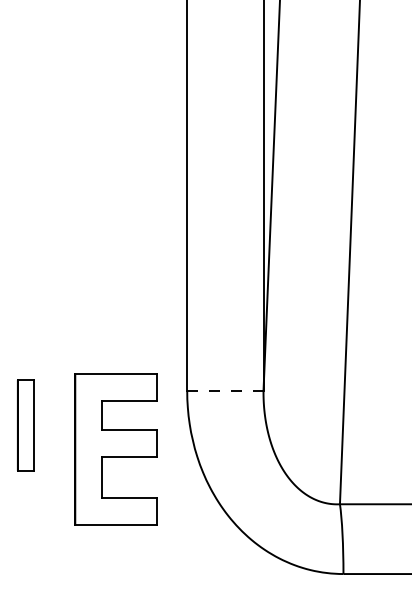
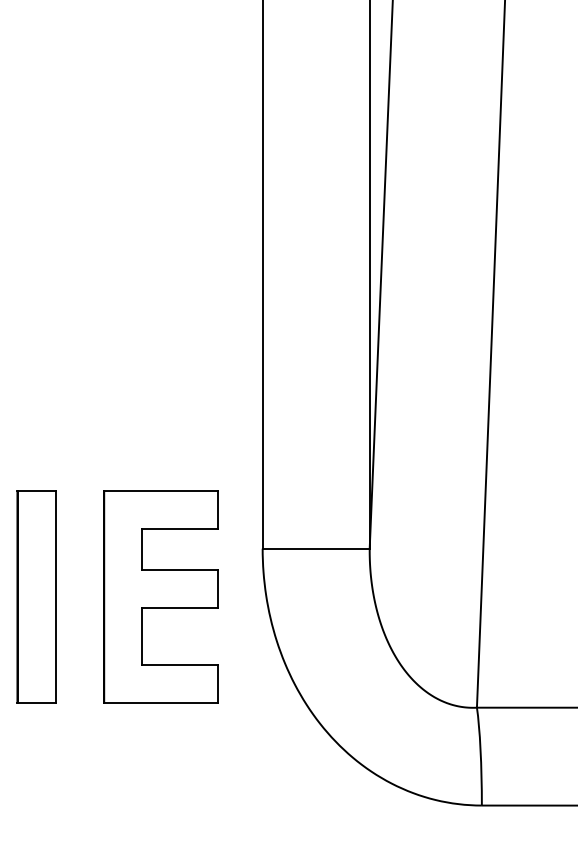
line: (225, 390) -> (316, 548), dashed -> solid
part: (25, 425) -> (35, 597), size x1.67
part: (115, 449) -> (160, 597), moved

